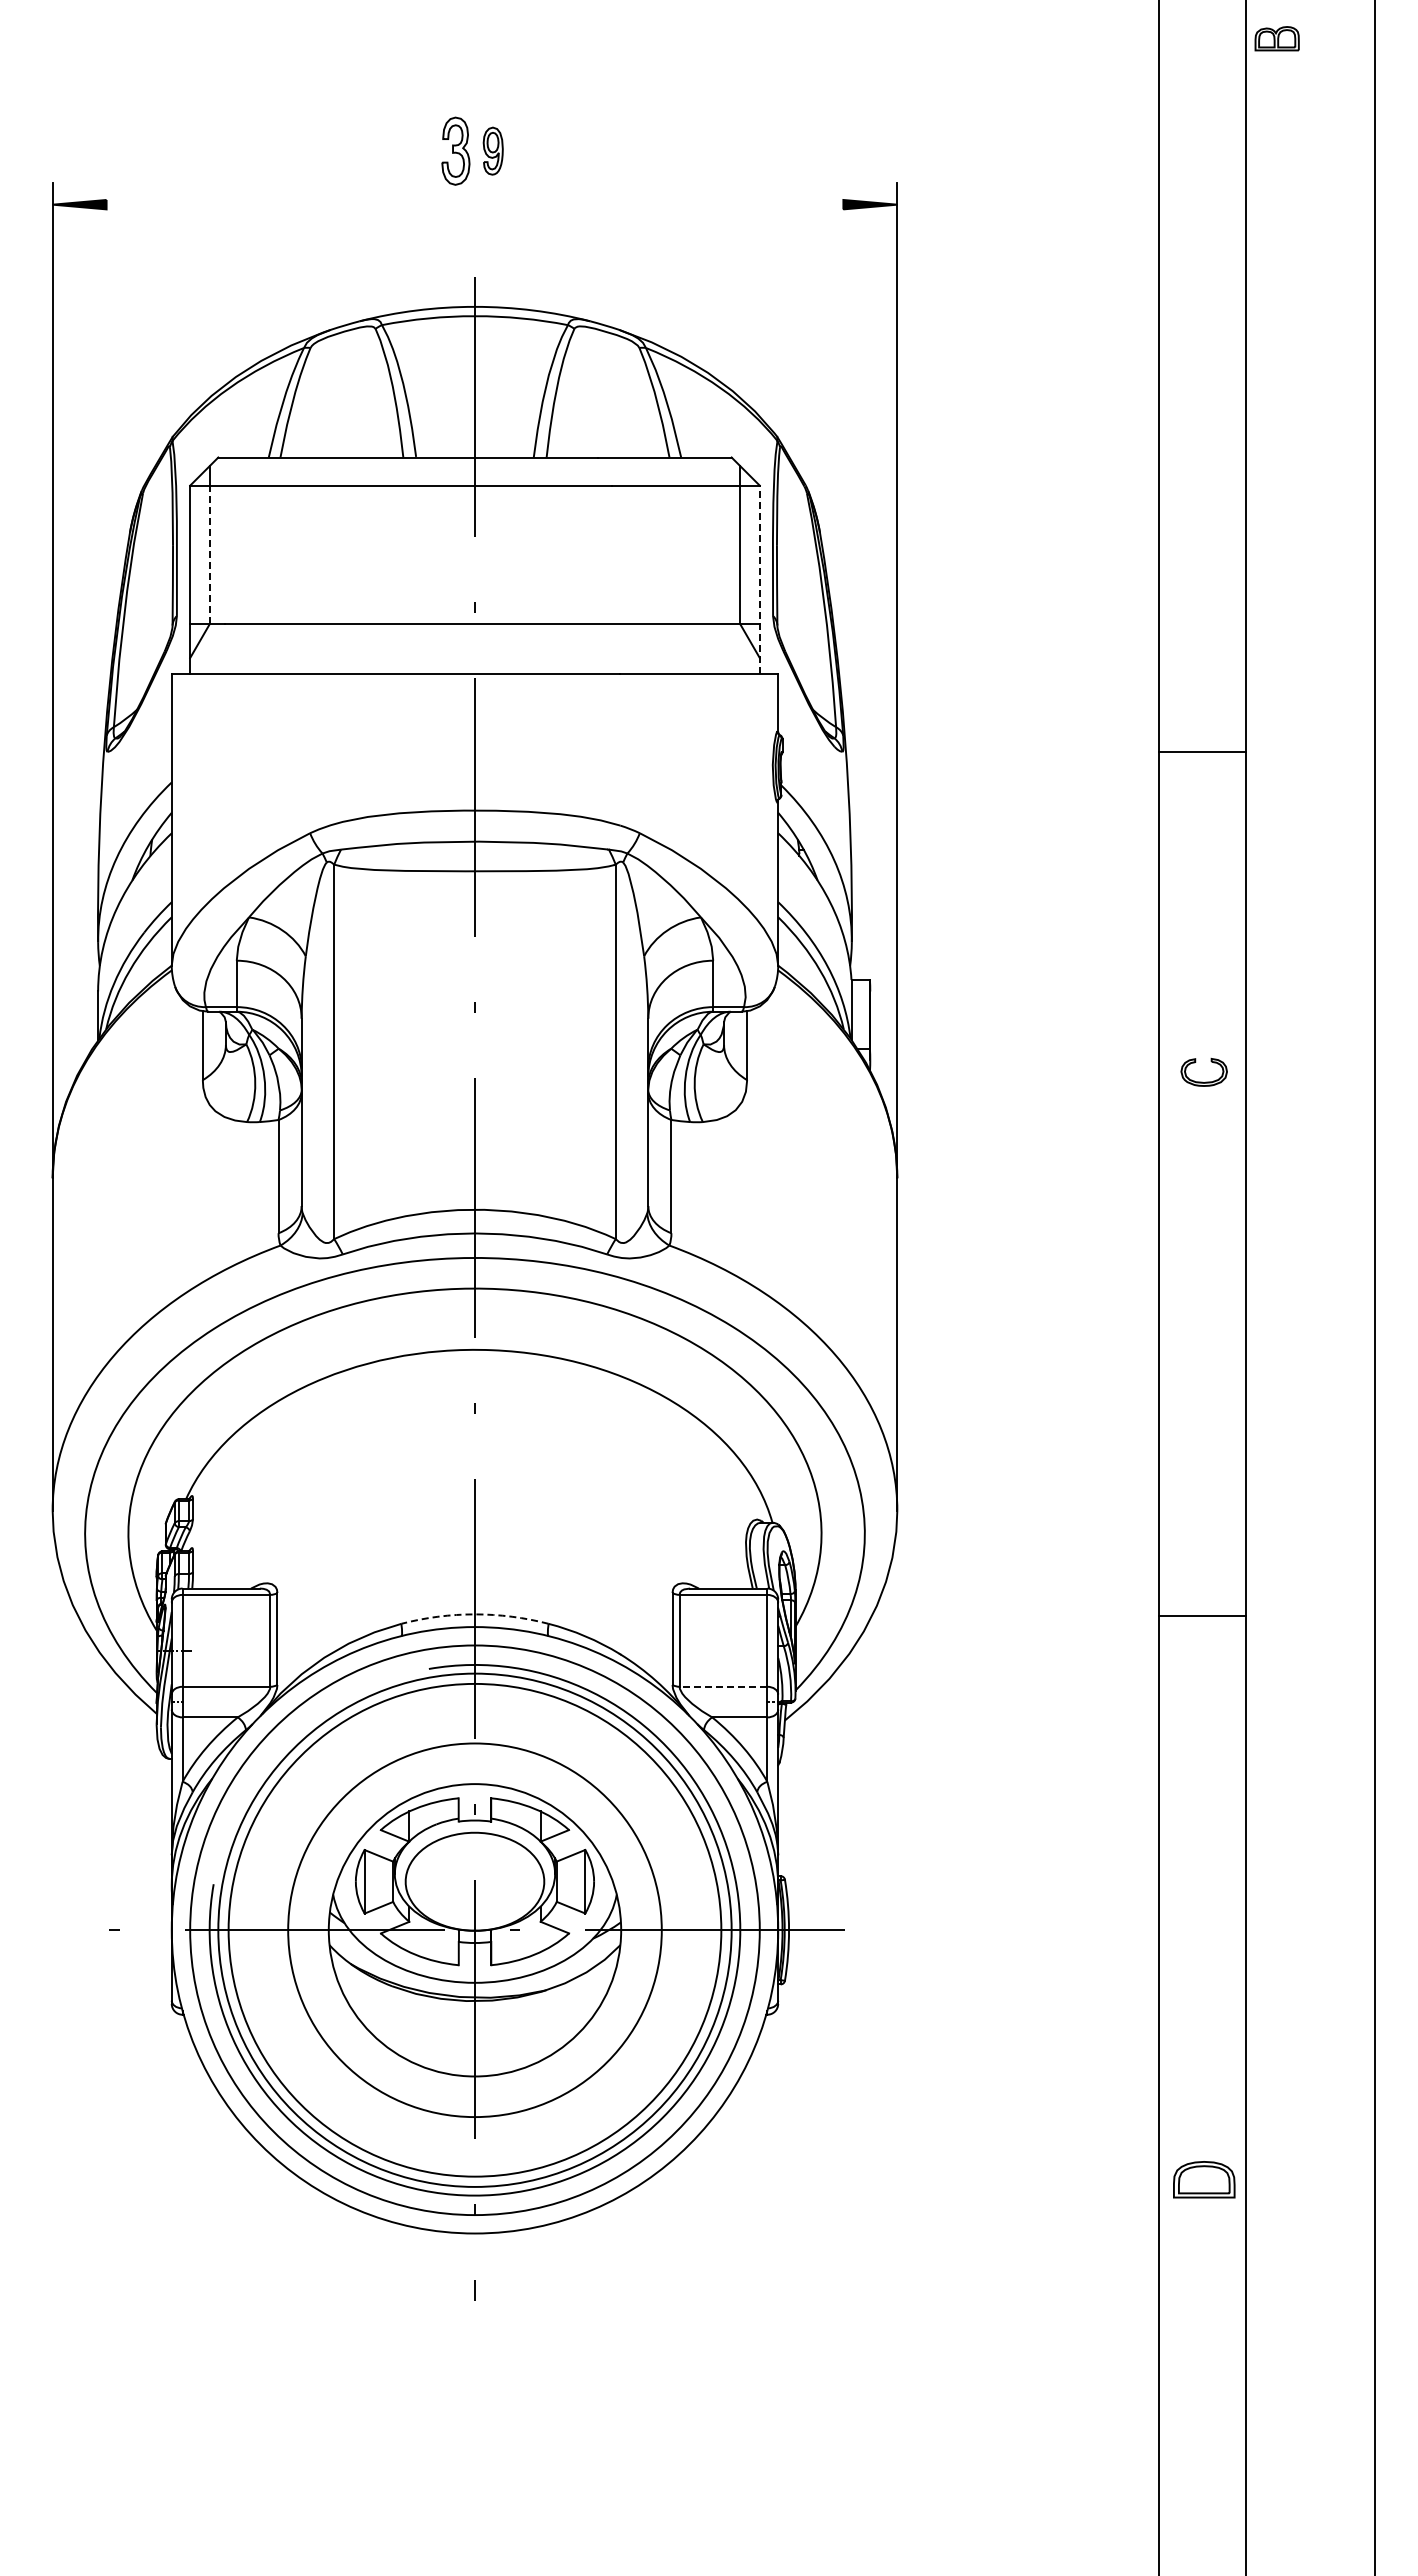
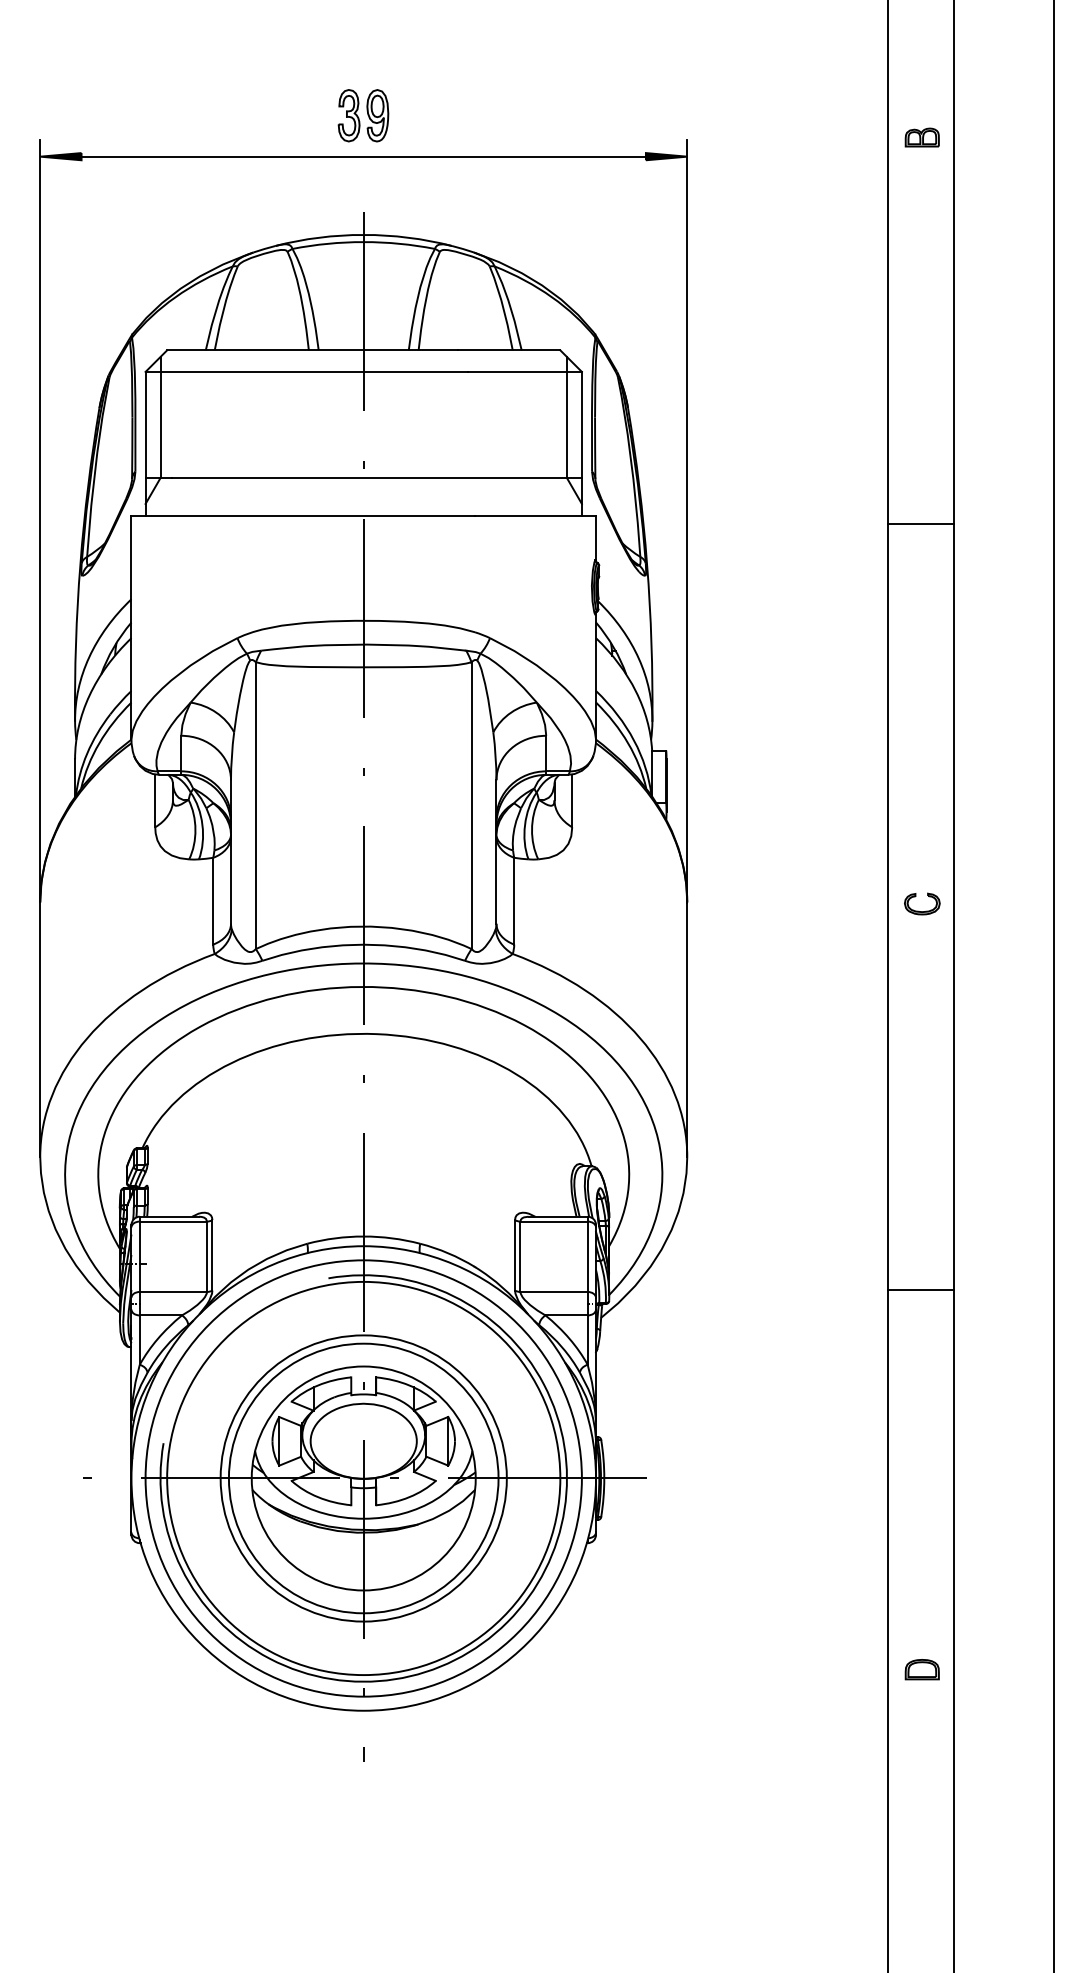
part: (1276, 38) -> (921, 137), moved
part: (492, 150) -> (377, 115), size x1.43
line: (474, 204) -> (363, 156), added
line: (209, 554) -> (160, 424), dashed -> solid
line: (759, 579) -> (581, 443), dashed -> solid
line: (1201, 751) -> (920, 523), moved
part: (1202, 1081) -> (921, 911), moved
arc: (474, 1614) -> (363, 1236), dashed -> solid
line: (1201, 1615) -> (920, 1289), moved
line: (723, 1686) -> (554, 1291), dashed -> solid
circle: (474, 1930) -> (363, 1478), size x0.71
part: (1203, 2179) -> (921, 1669), size x0.71

